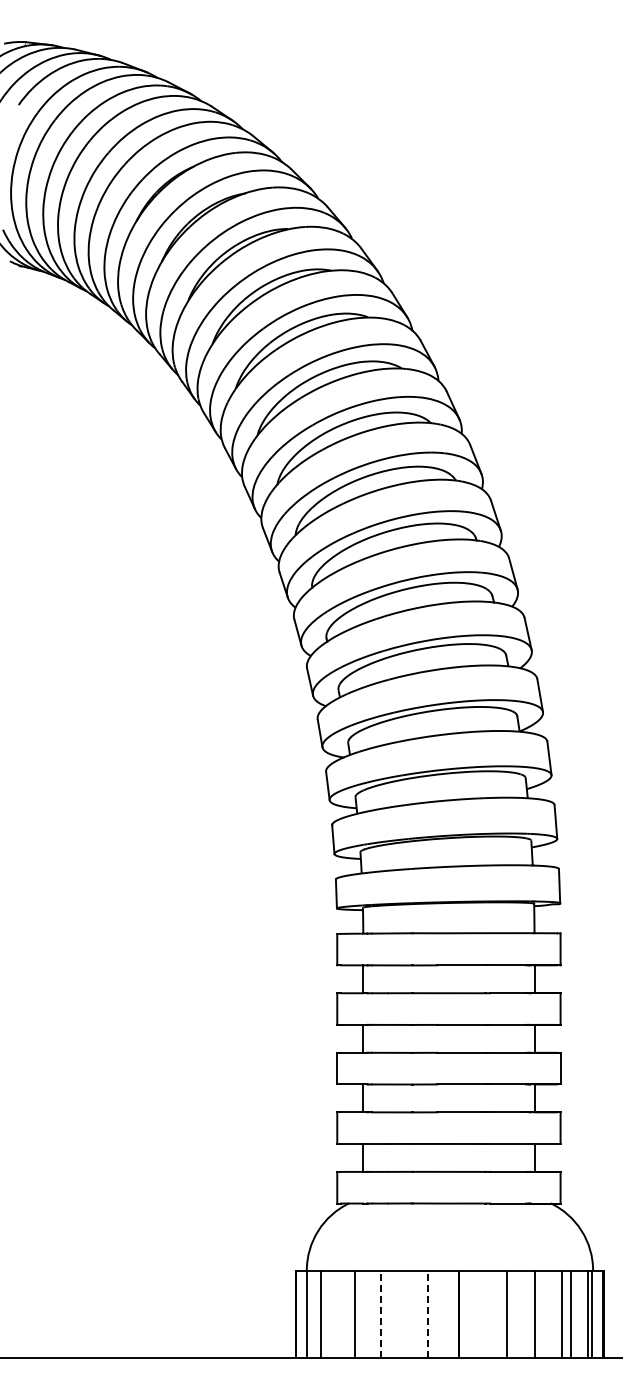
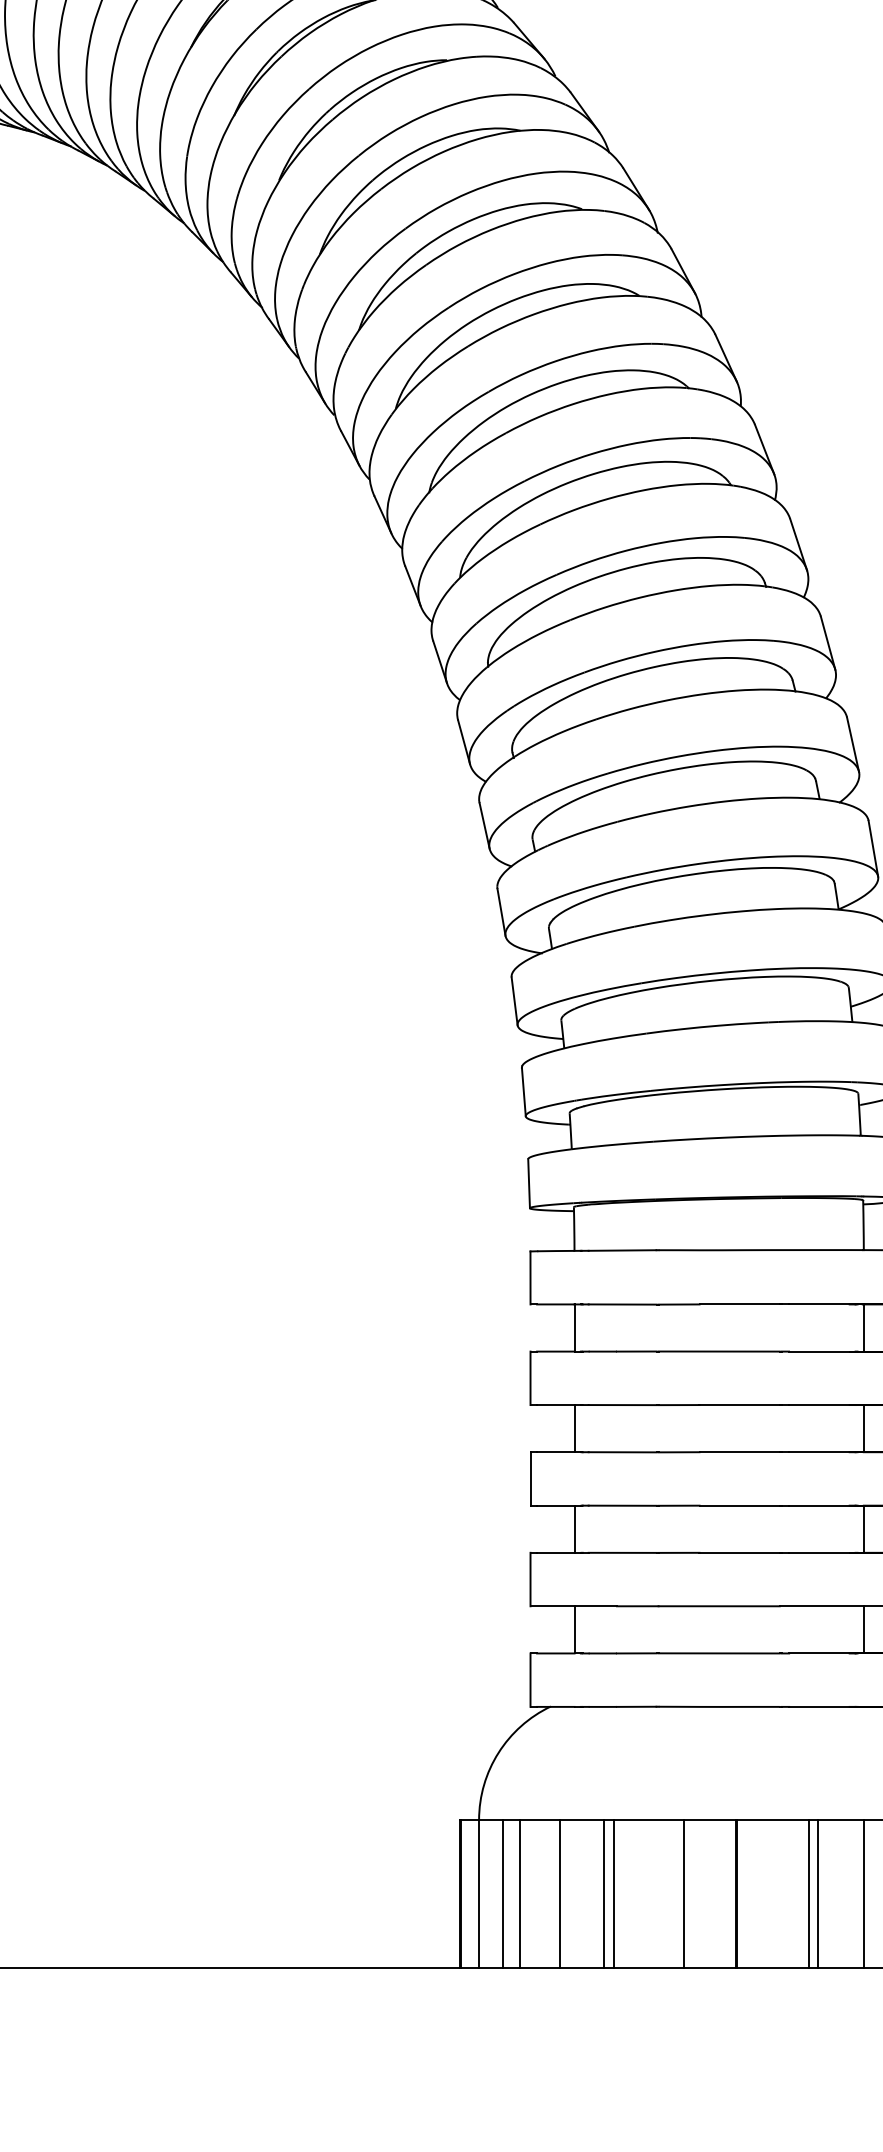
line: (331, 1314) -> (520, 1894), added
line: (380, 1314) -> (603, 1894), dashed -> solid
line: (386, 1314) -> (613, 1894), added
line: (427, 1314) -> (682, 1894), dashed -> solid
line: (502, 1314) -> (809, 1894), added

